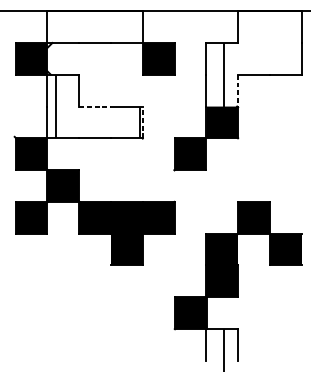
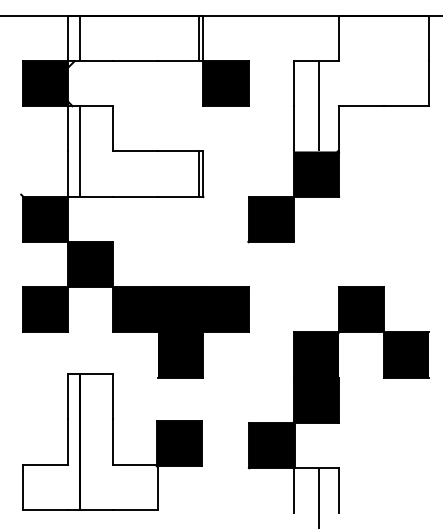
hatch: (97, 27) -> (139, 38), added
line: (238, 90) -> (339, 128), dashed -> solid
line: (95, 106) -> (135, 151), dashed -> solid
line: (142, 122) -> (203, 174), dashed -> solid
part: (78, 310) -> (112, 441), added

